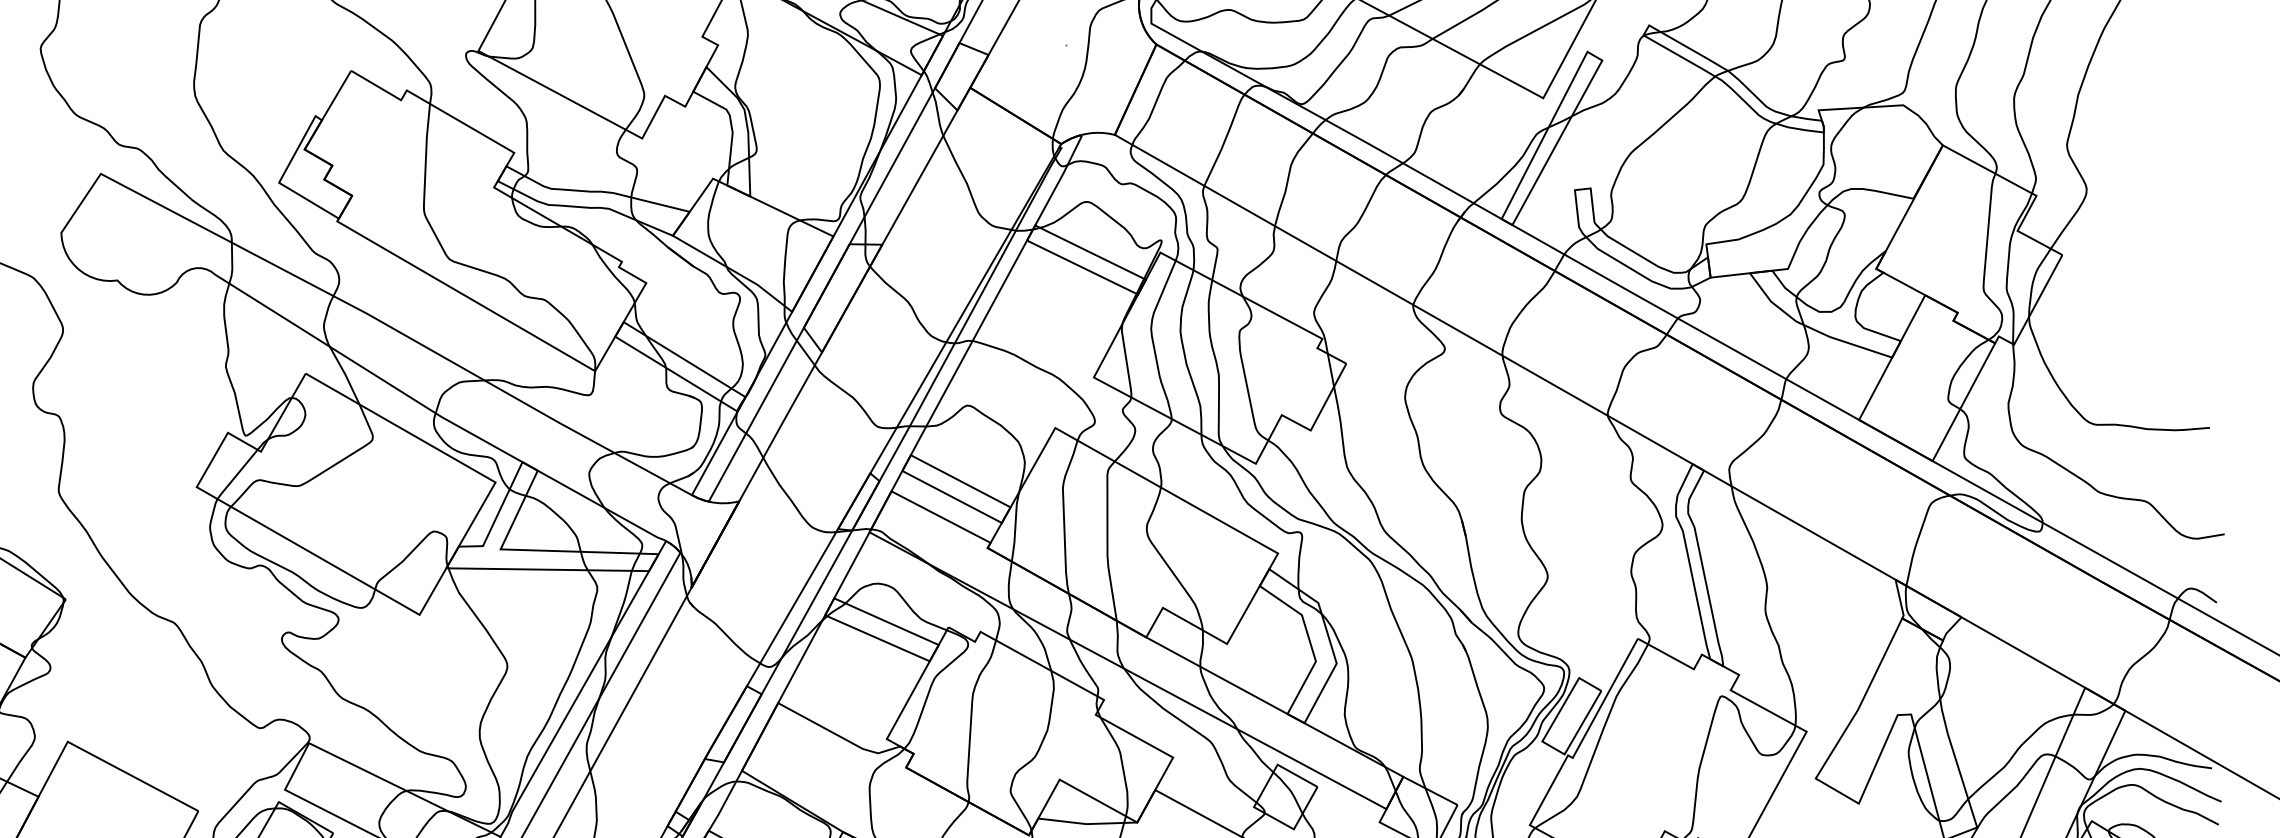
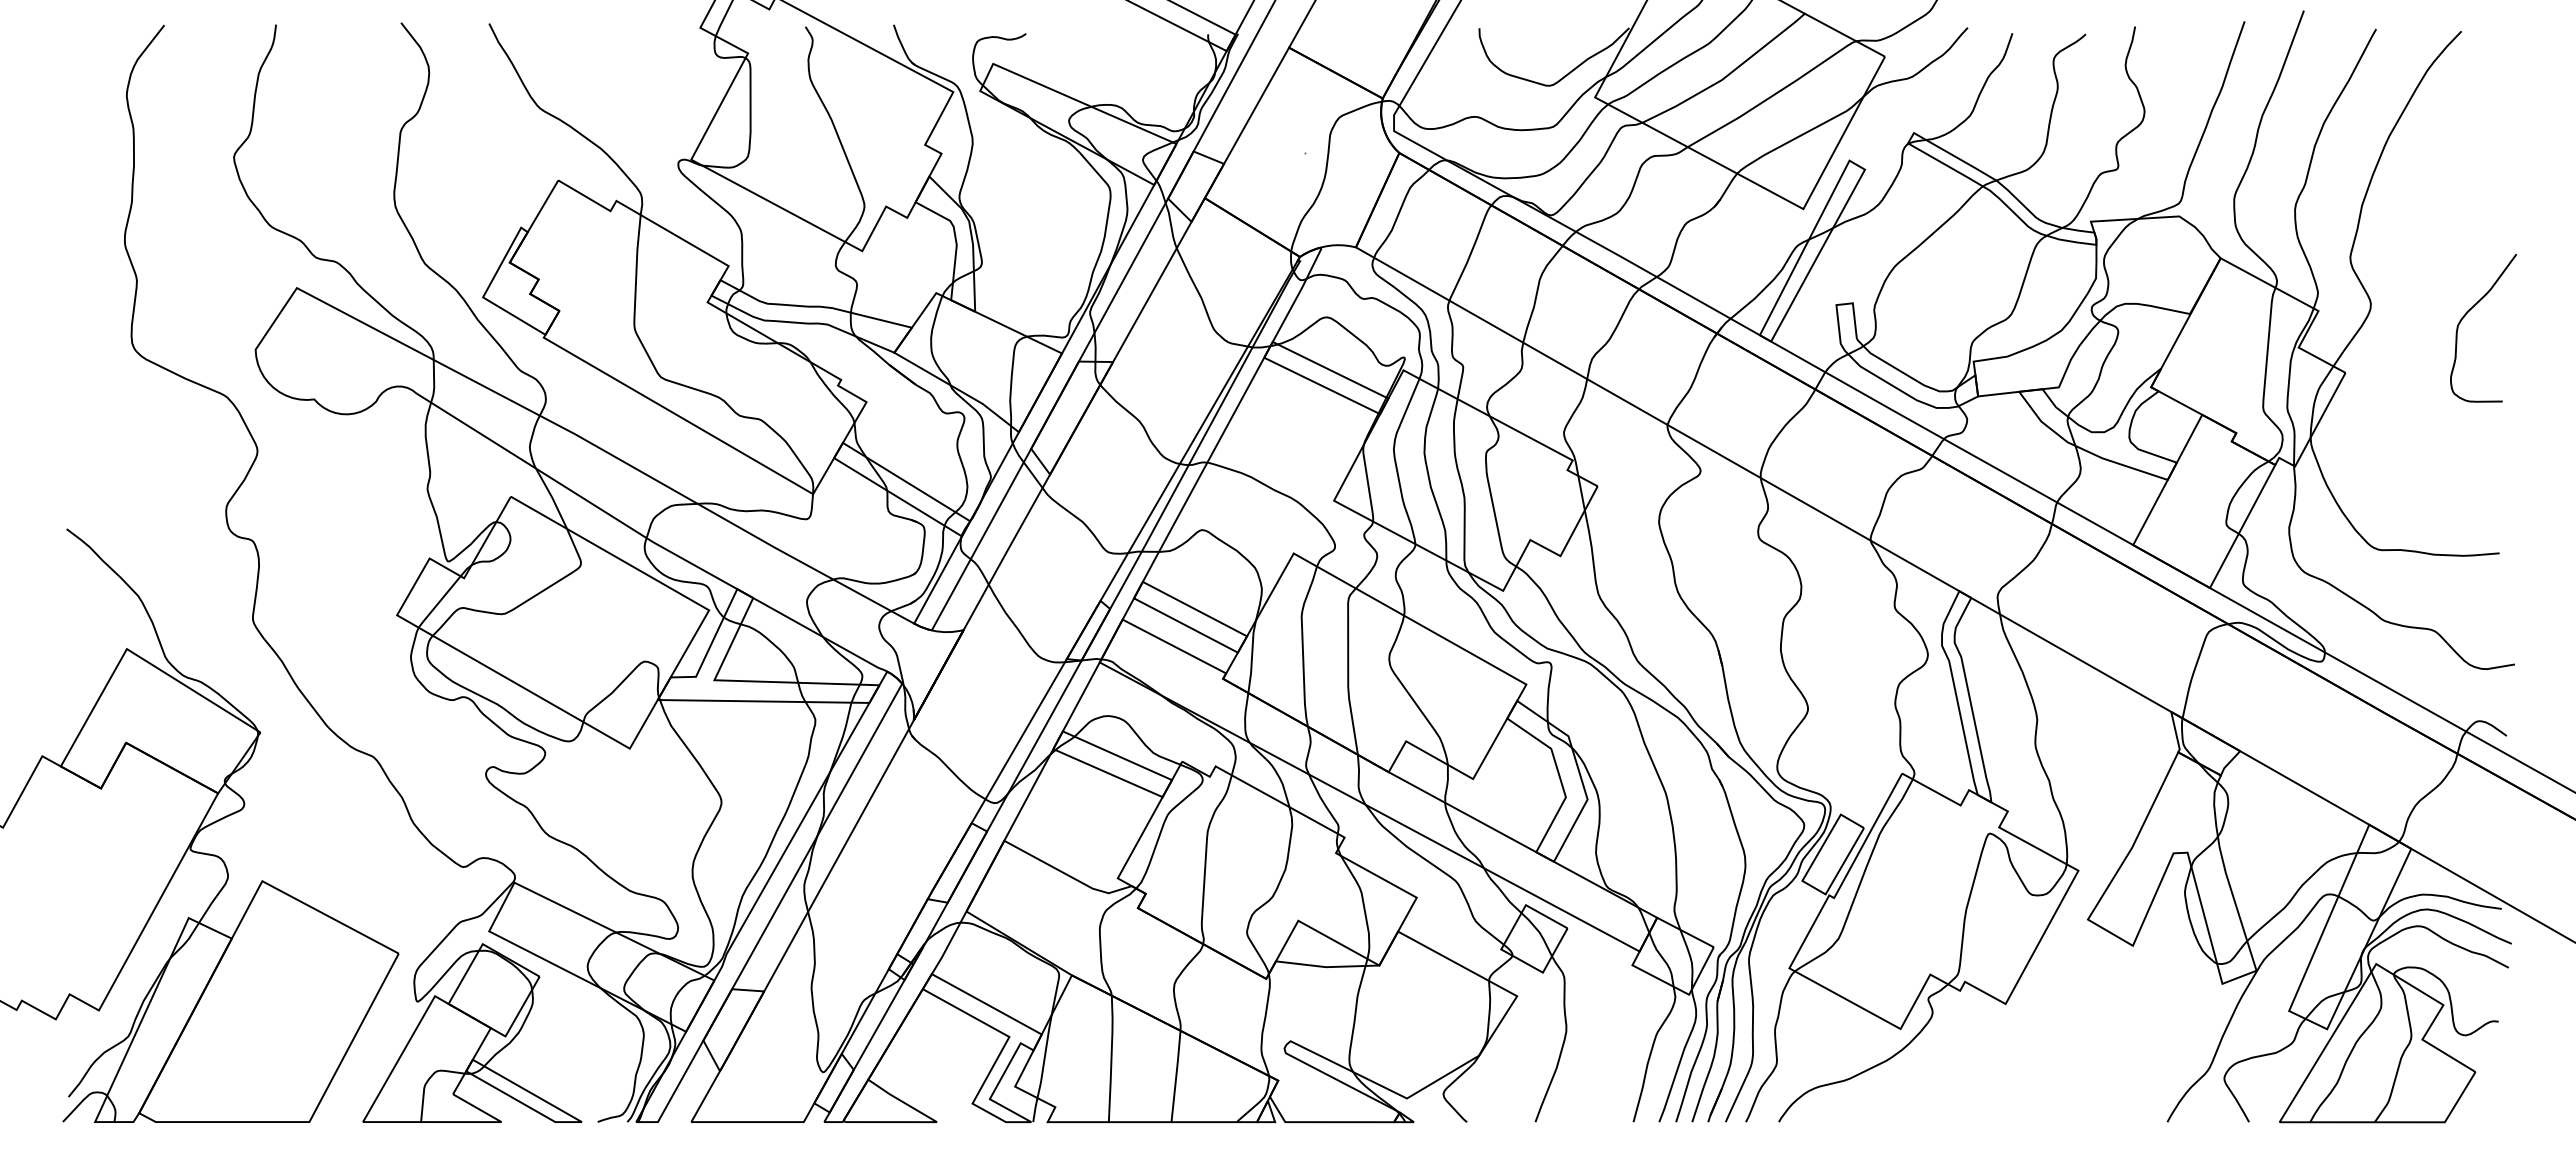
curve: (2177, 201) -> (2465, 316), added

